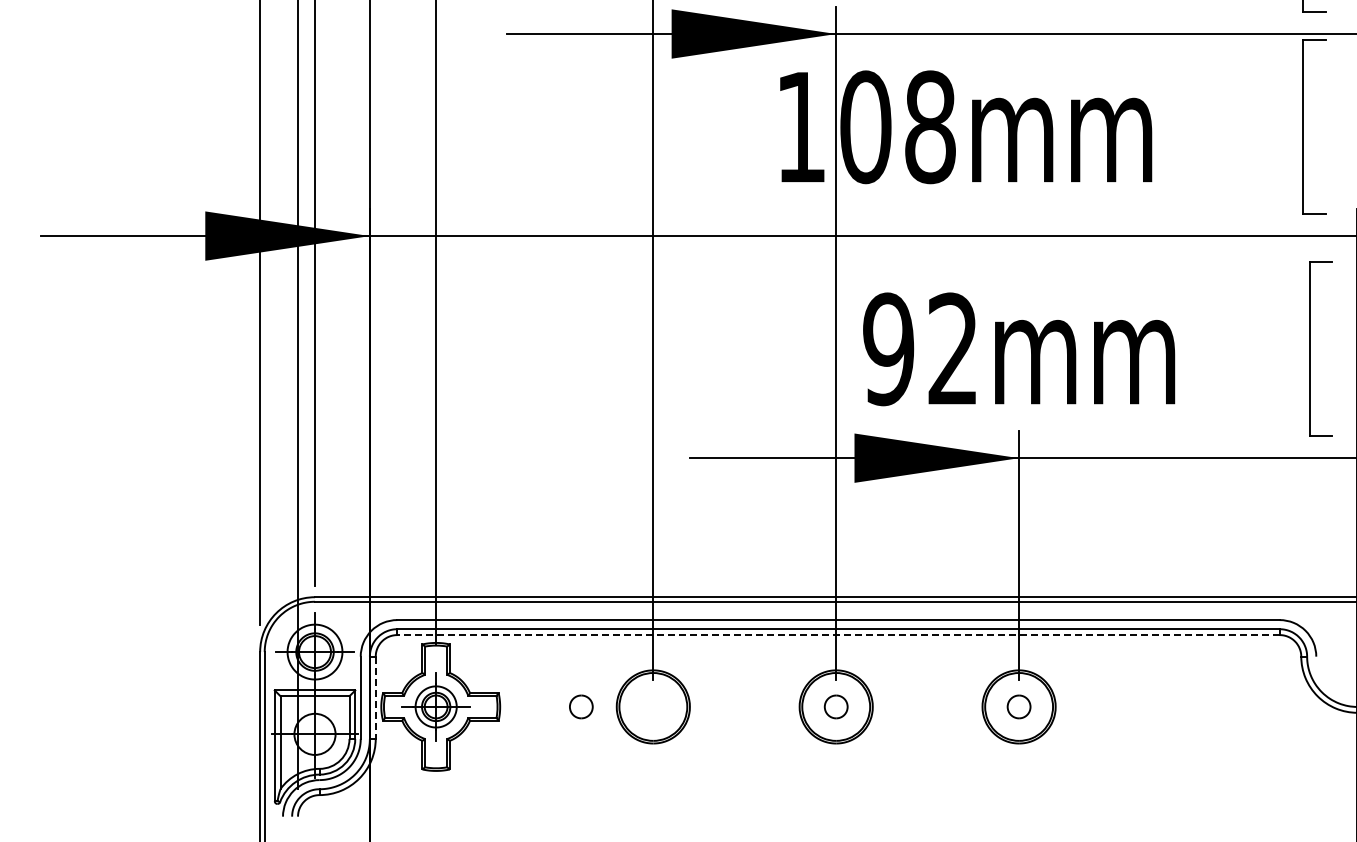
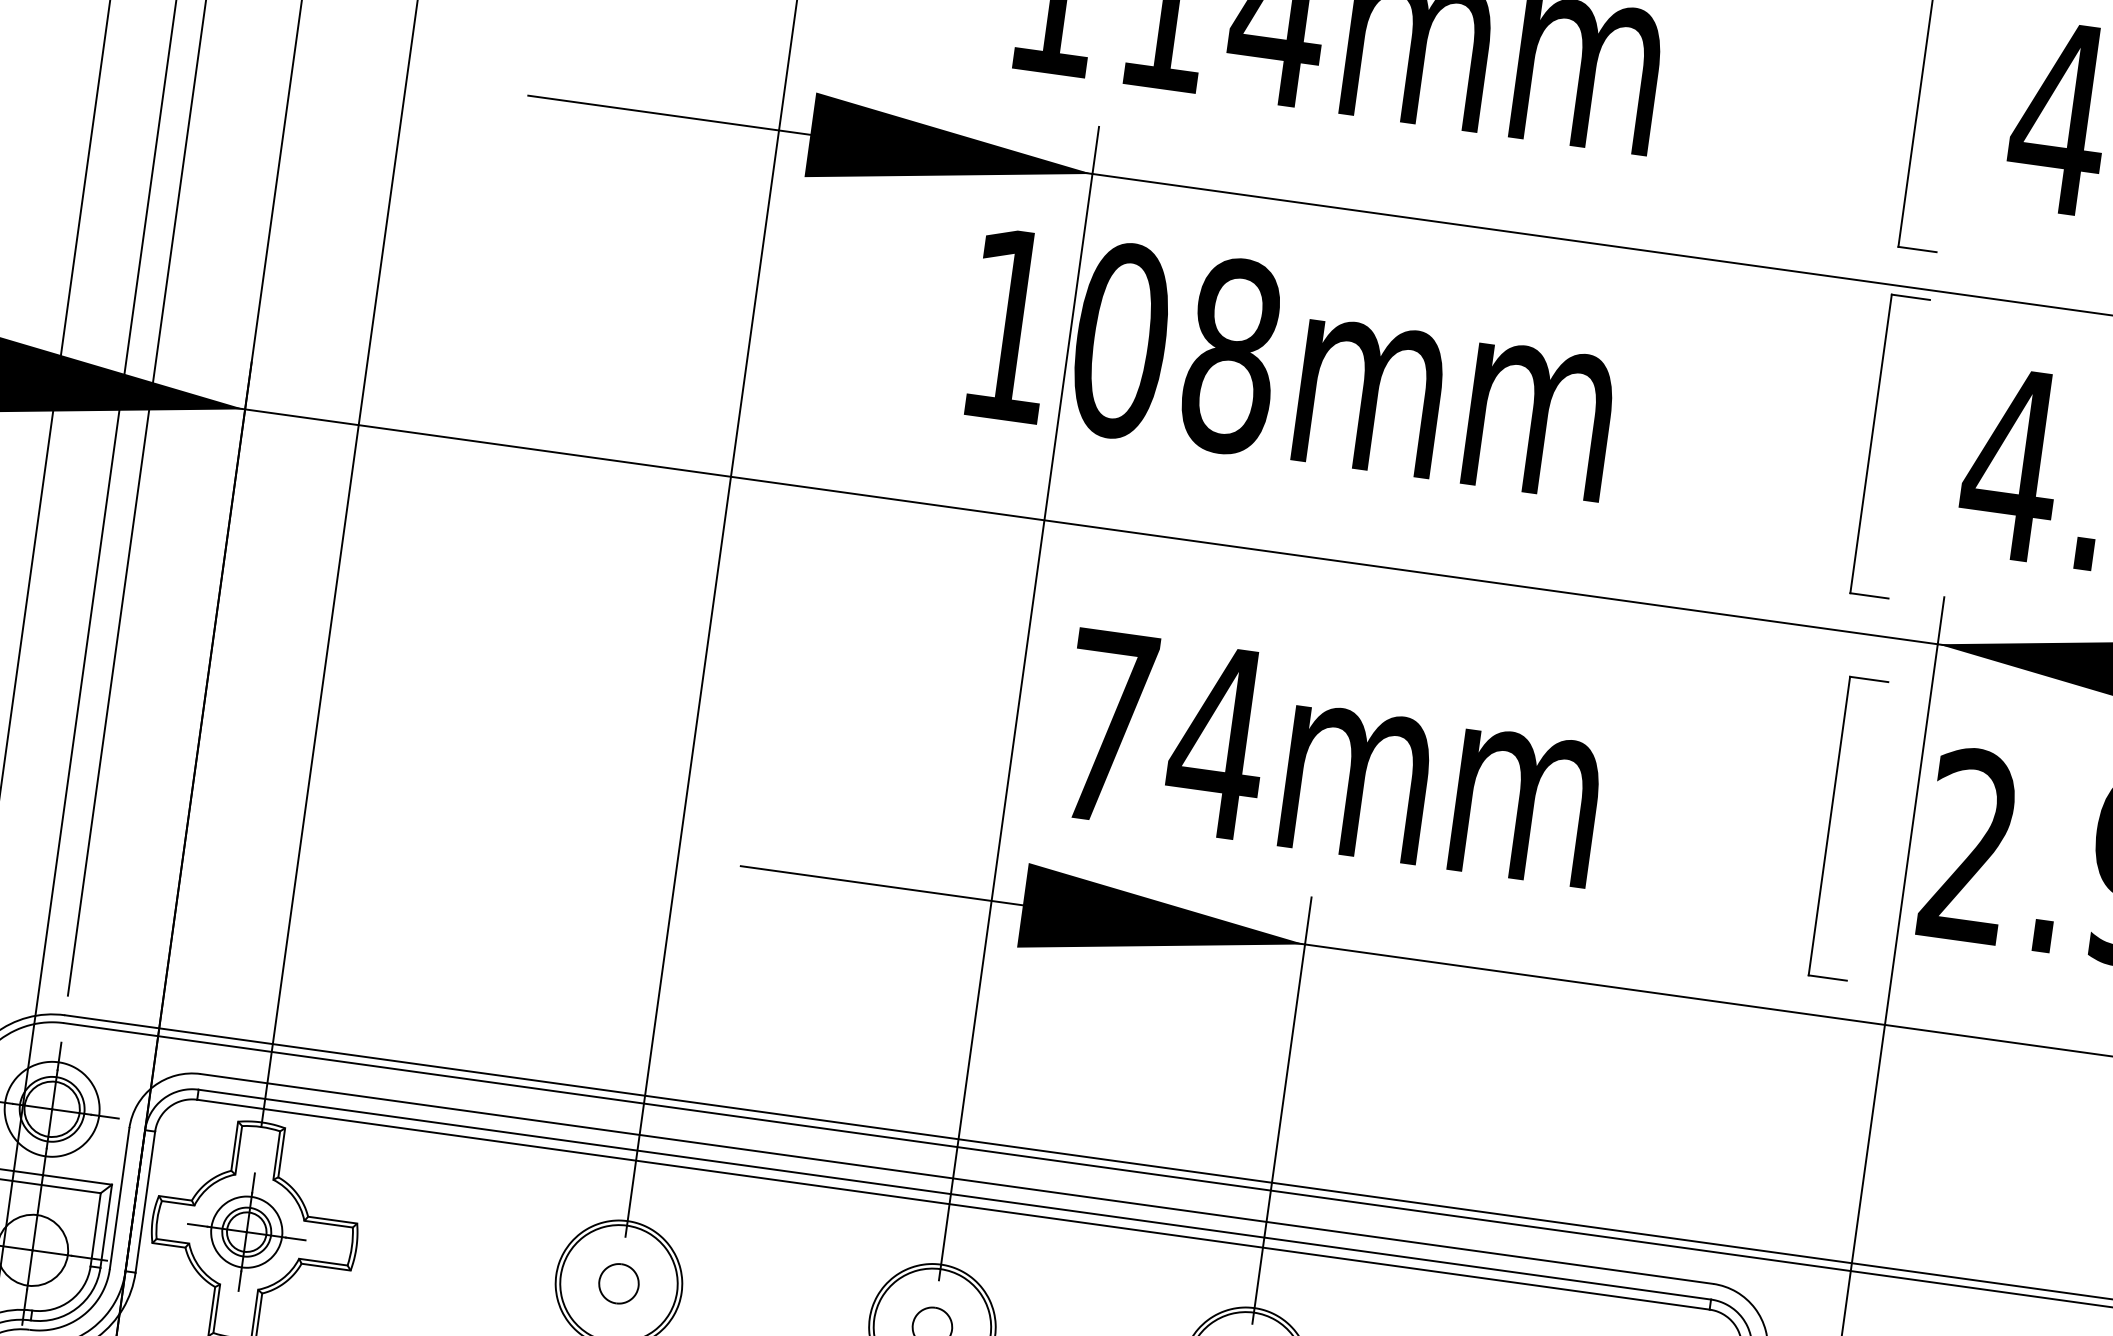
text: (921, 349) -> (1163, 734), 92mm -> 74mm
line: (838, 635) -> (953, 1205), dashed -> solid
line: (375, 698) -> (144, 1203), dashed -> solid
part: (581, 706) -> (619, 1283), moved

